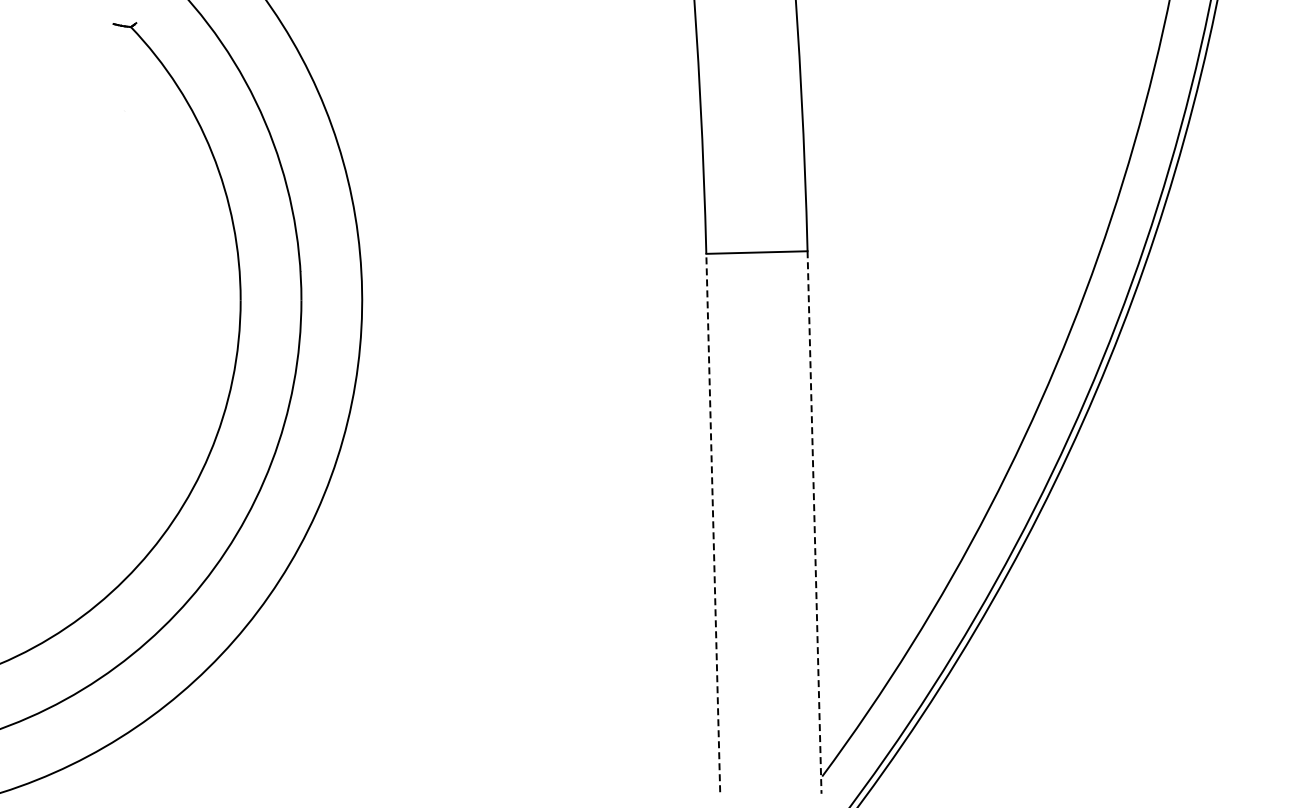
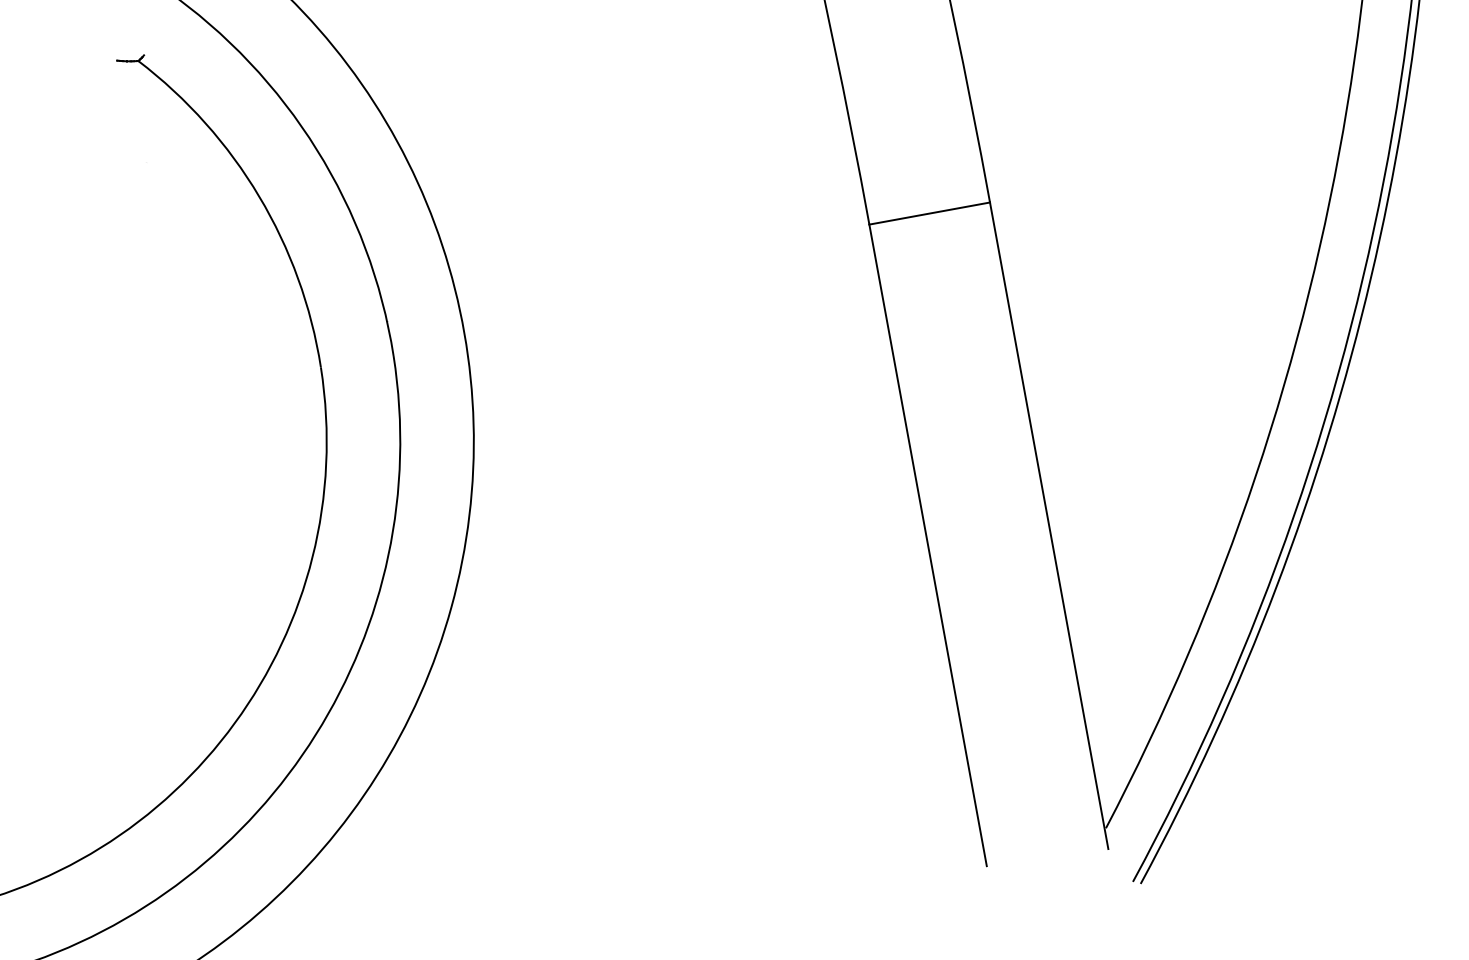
line: (713, 522) -> (928, 544), dashed -> solid
line: (814, 523) -> (1049, 526), dashed -> solid

